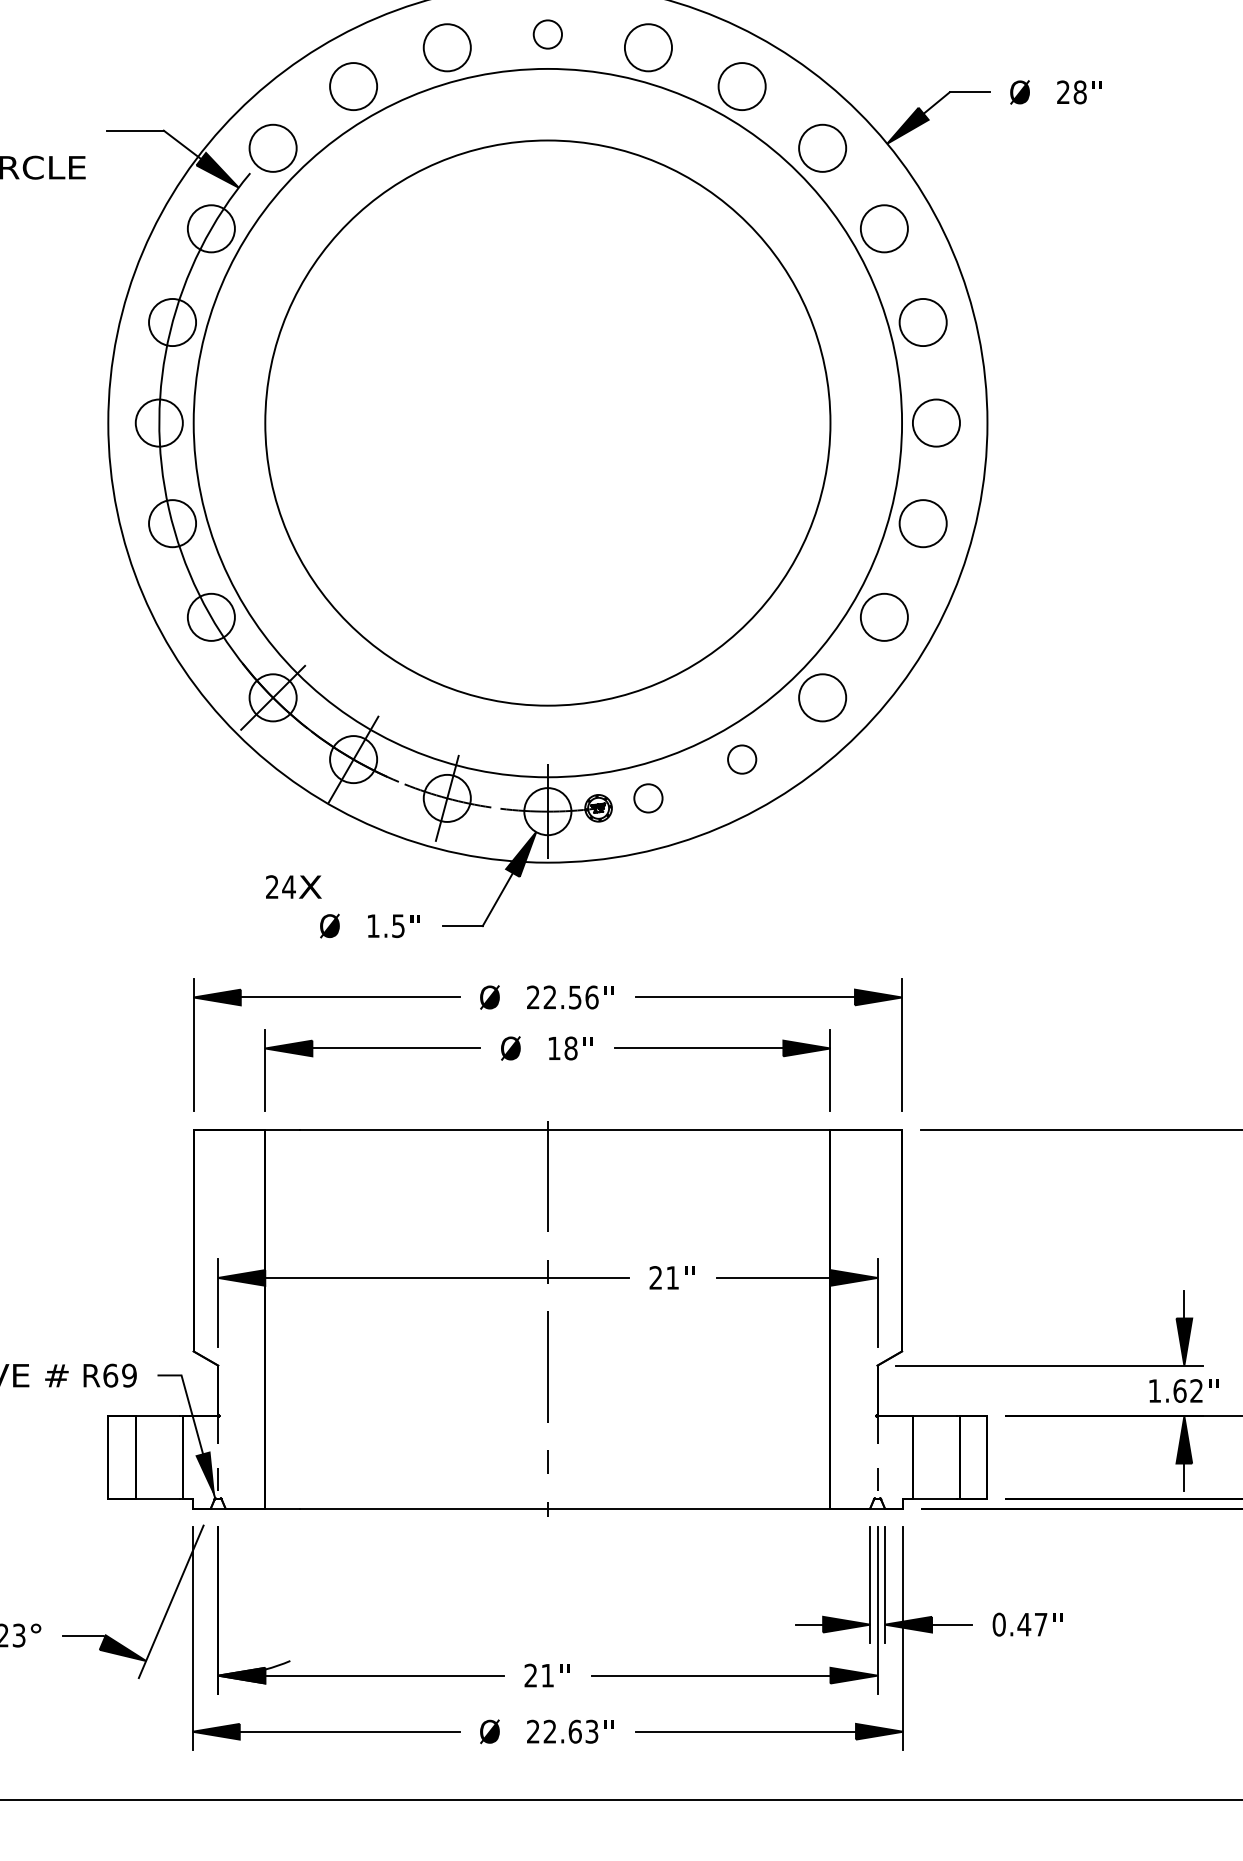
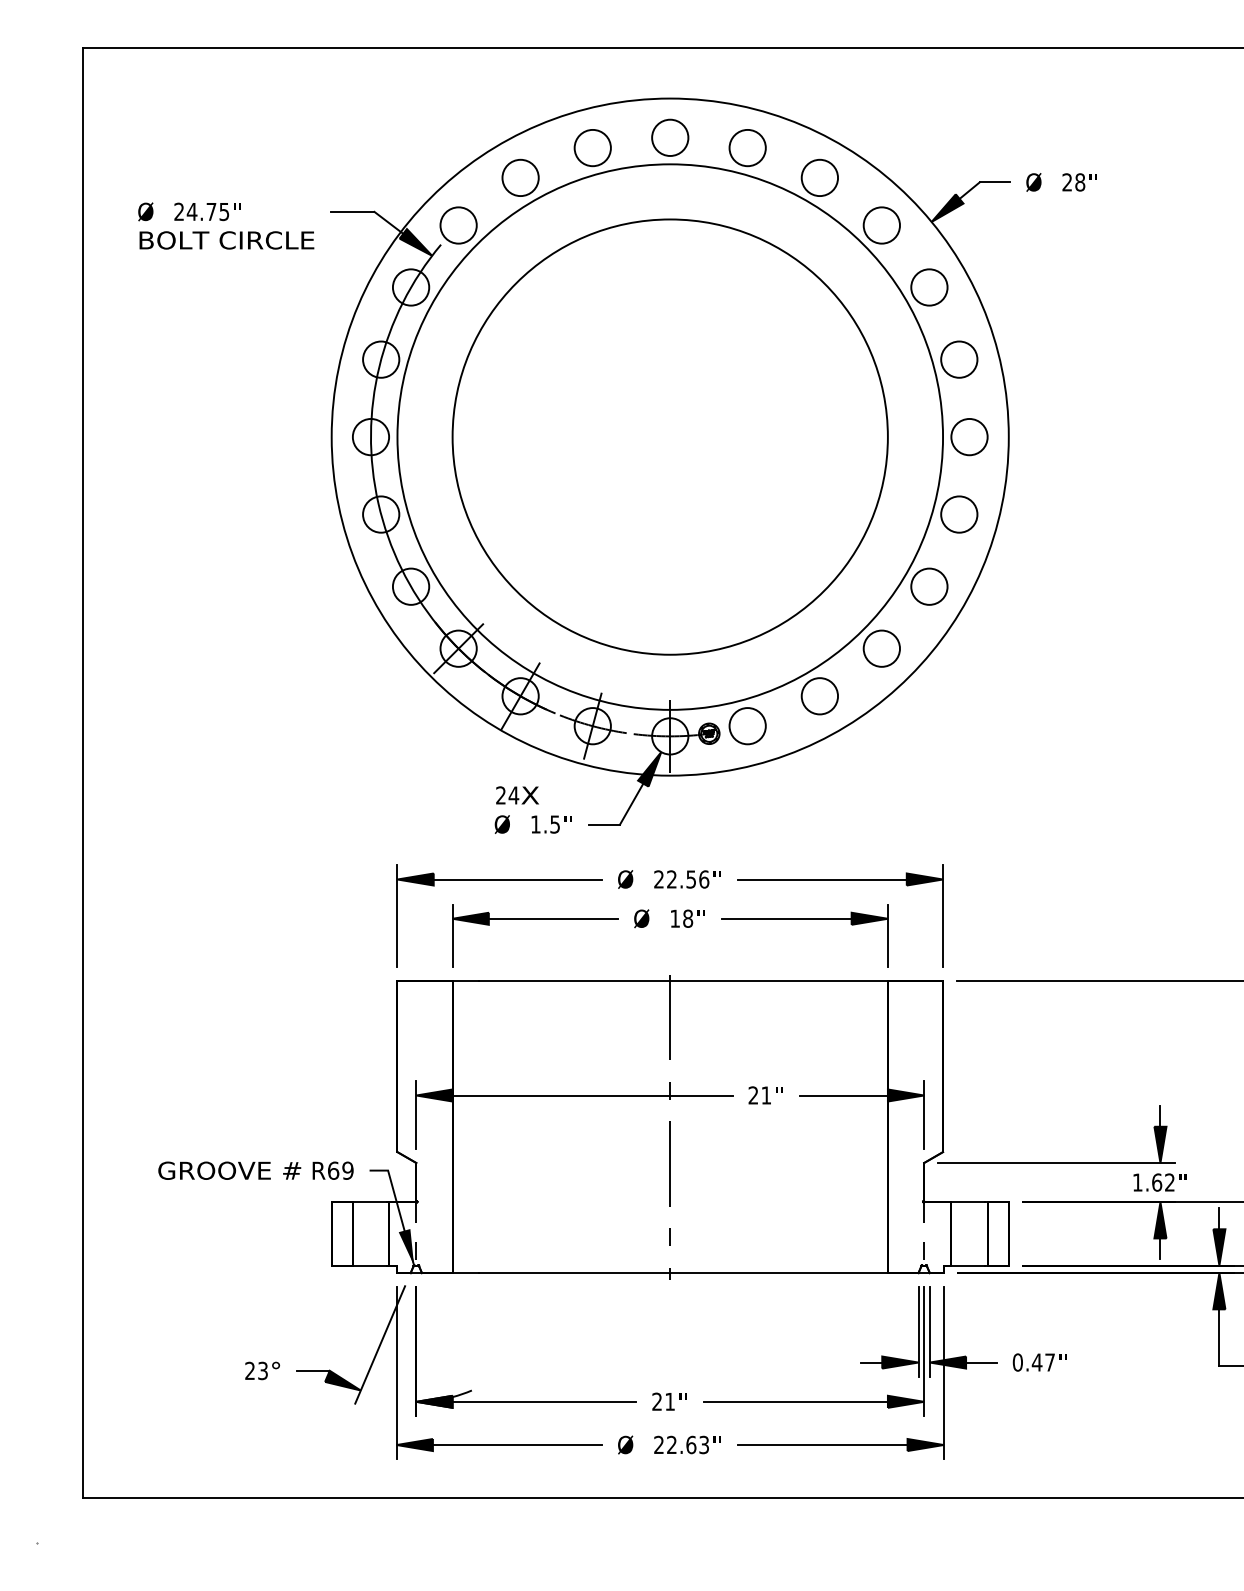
circle: (548, 34) -> (670, 137), size x1.67
circle: (741, 759) -> (819, 696), size x1.67
circle: (648, 798) -> (747, 726), size x1.67
text: (293, 887) -> (517, 795), moved

